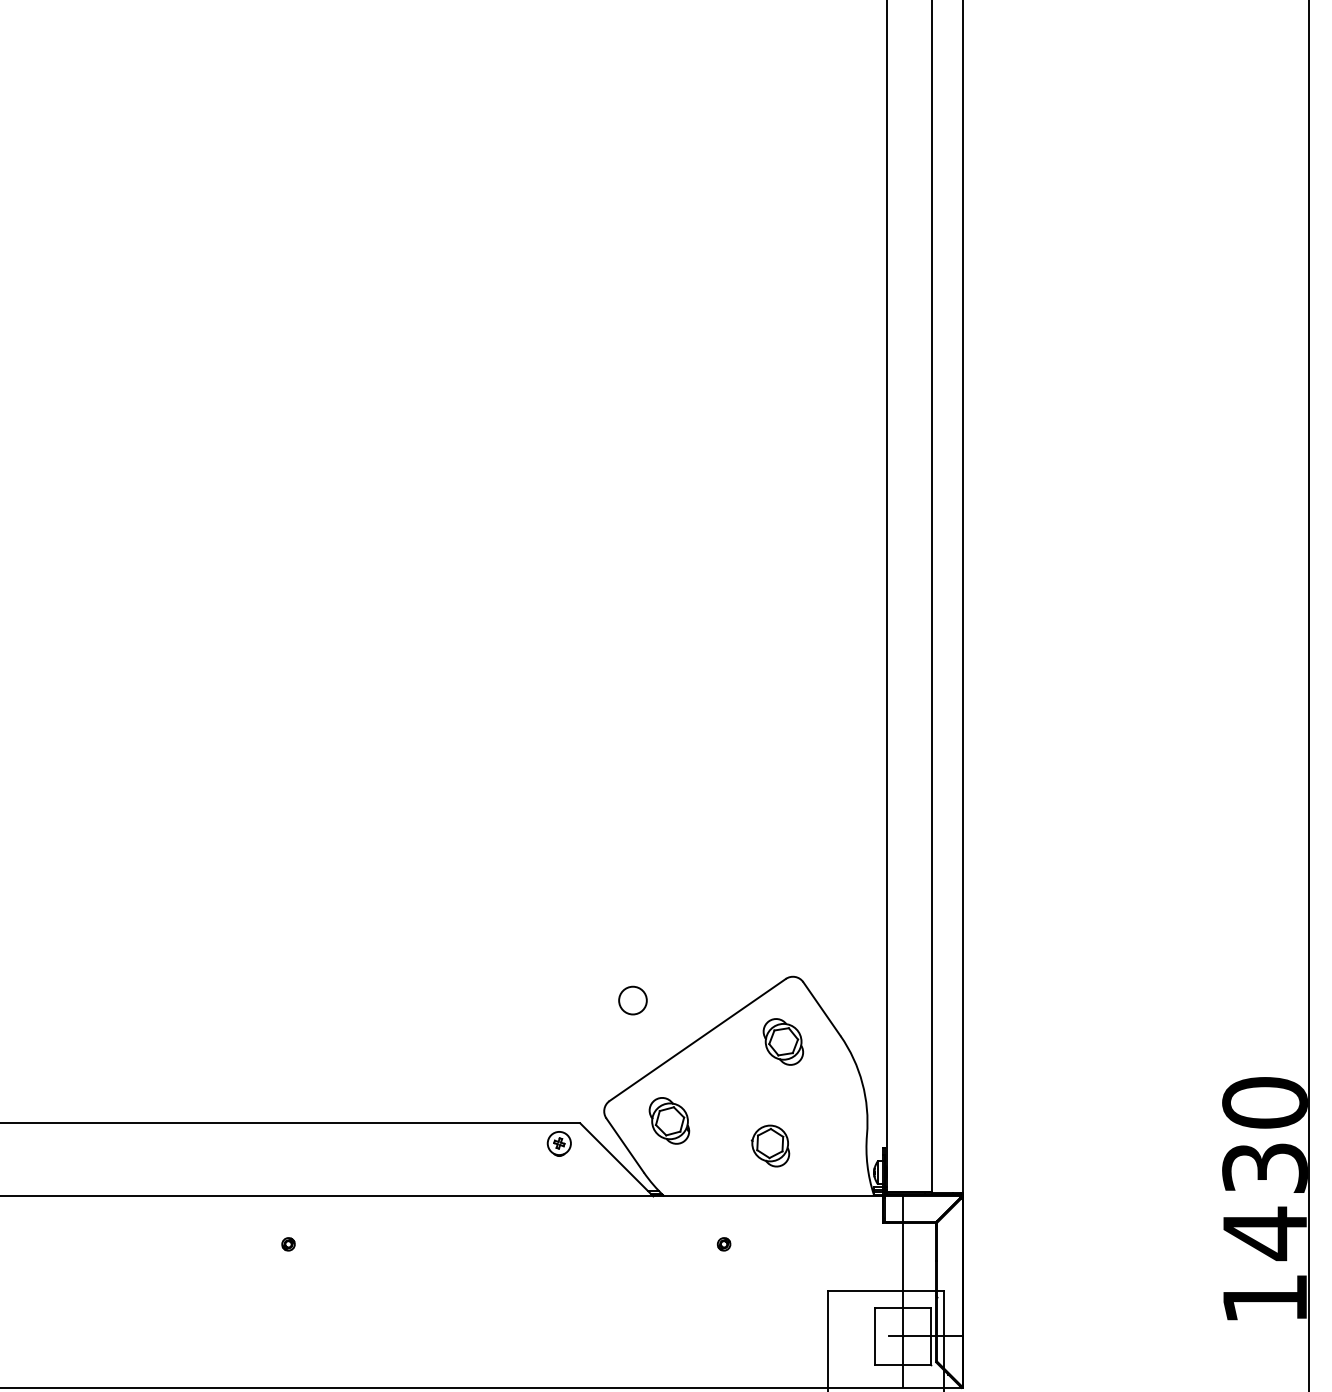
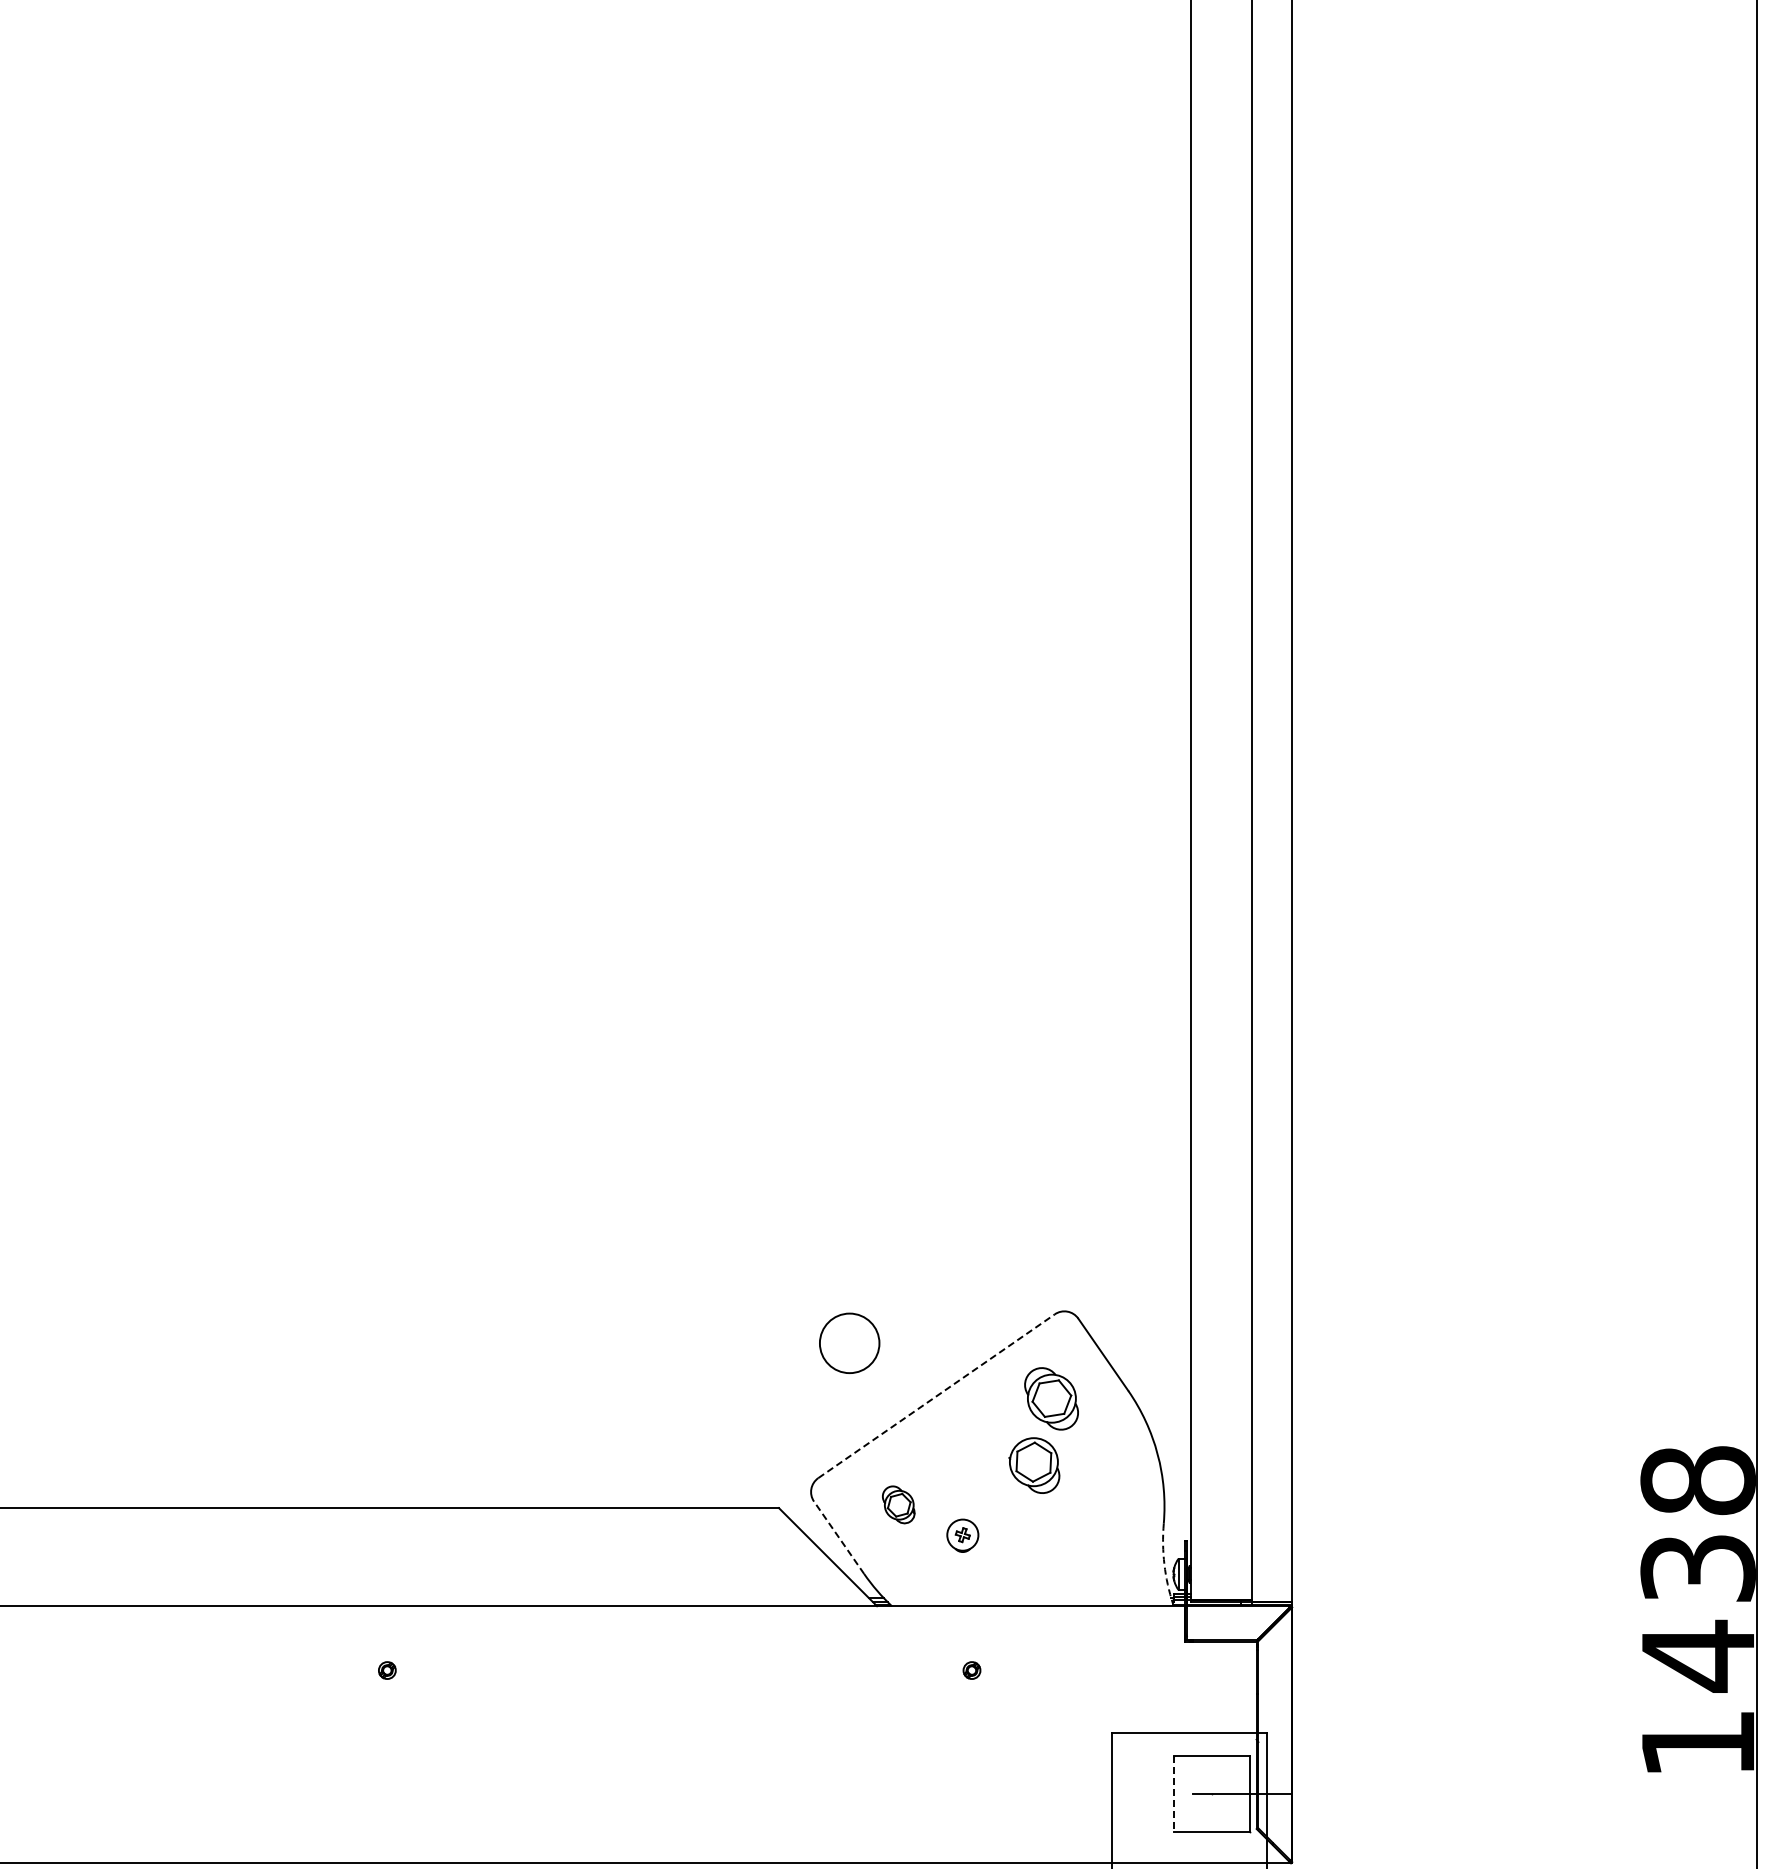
circle: (632, 999) -> (849, 1342), size x1.6
line: (697, 1040) -> (936, 1396), solid -> dashed
text: (1264, 1102) -> (1697, 1480), 1430 -> 1438
part: (669, 1120) -> (898, 1504), size x0.6
part: (559, 1143) -> (962, 1535), moved
line: (625, 1145) -> (839, 1537), solid -> dashed
part: (770, 1145) -> (1034, 1465), moved
arc: (867, 1165) -> (1164, 1564), solid -> dashed
line: (903, 1292) -> (1212, 1734), removed
line: (874, 1336) -> (1173, 1794), solid -> dashed

